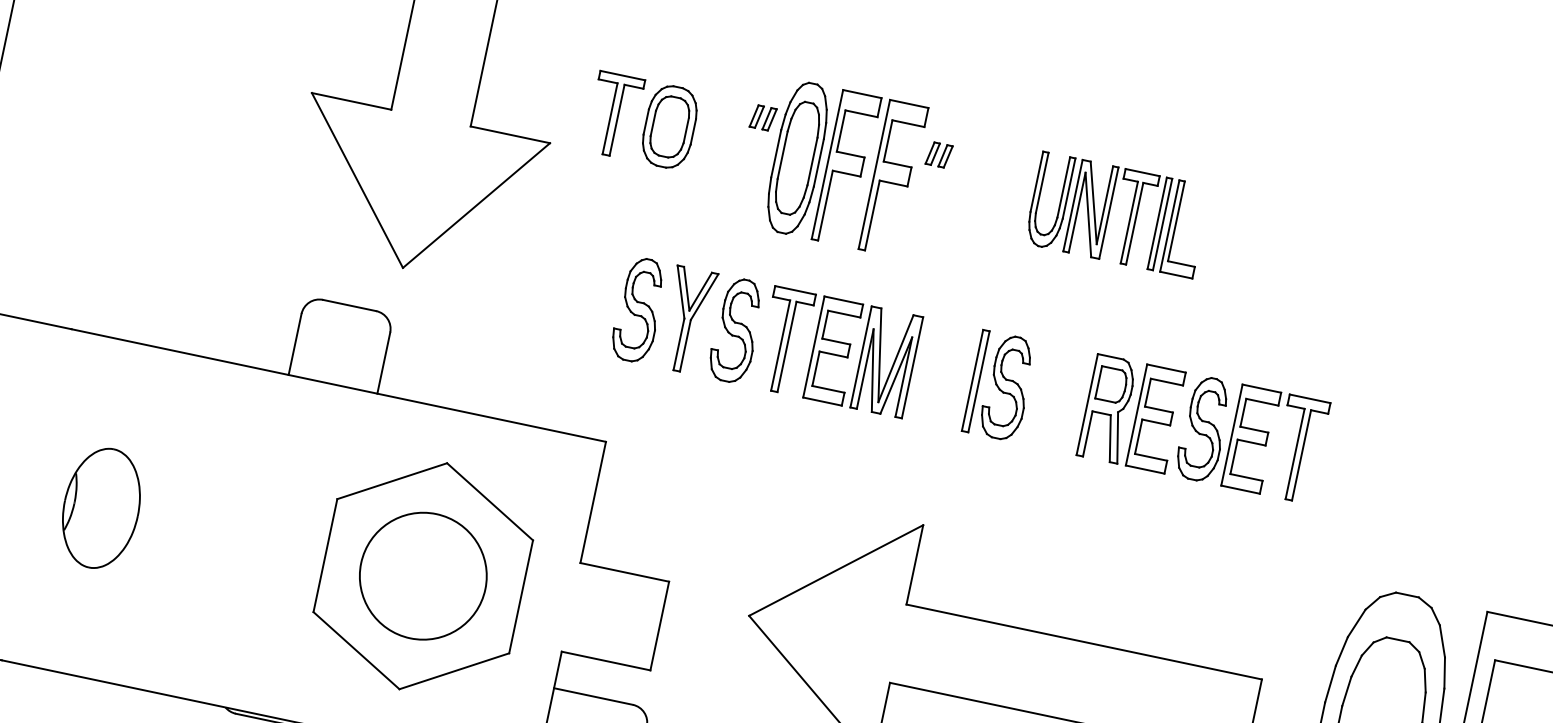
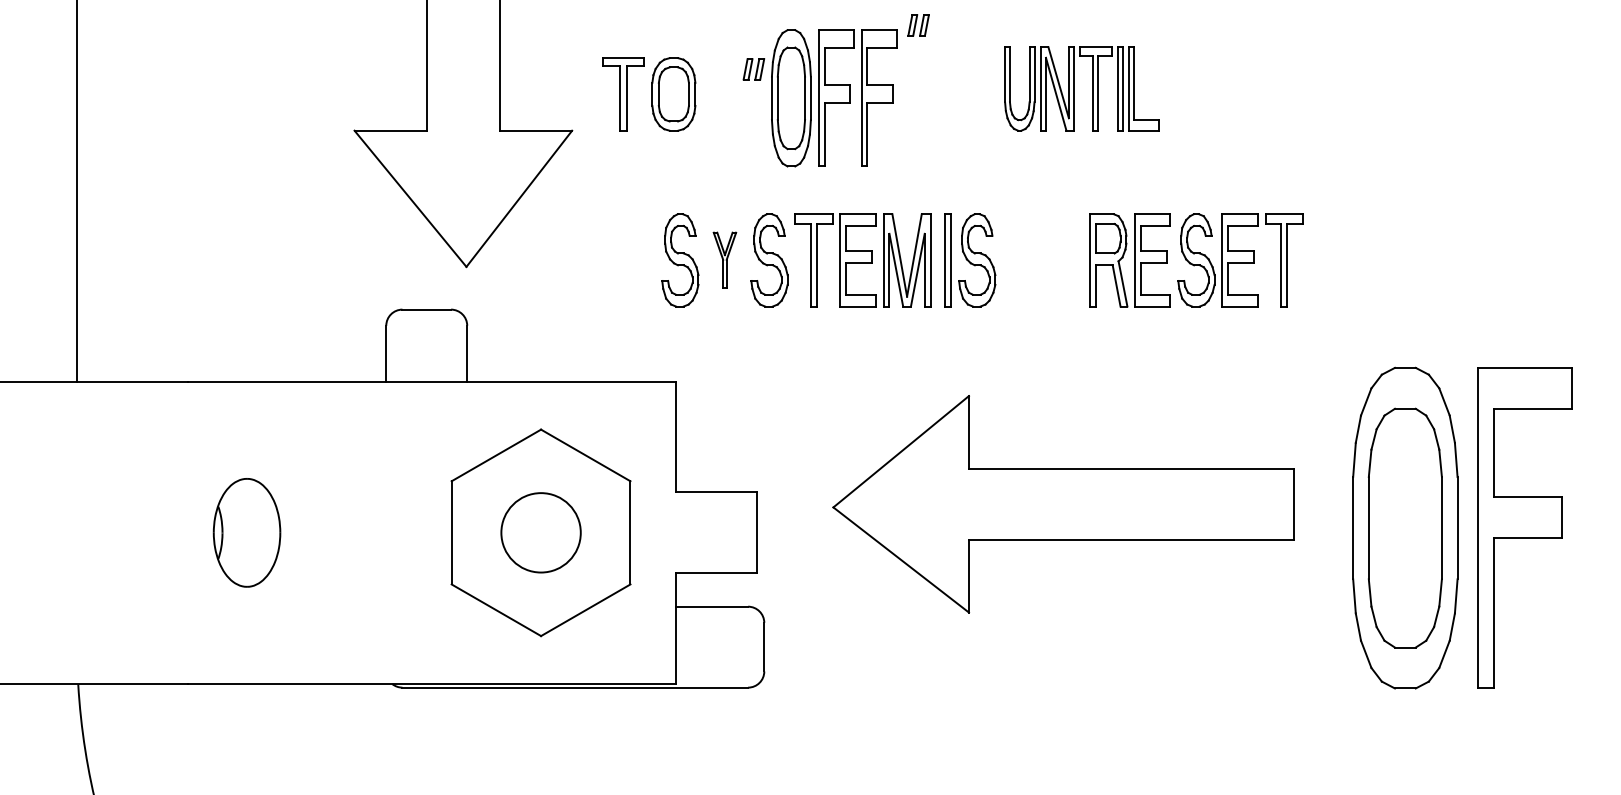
part: (938, 155) -> (918, 25), moved
part: (686, 320) -> (724, 260), size x0.6
part: (999, 386) -> (970, 260), moved
circle: (422, 575) -> (540, 532), size x0.7

